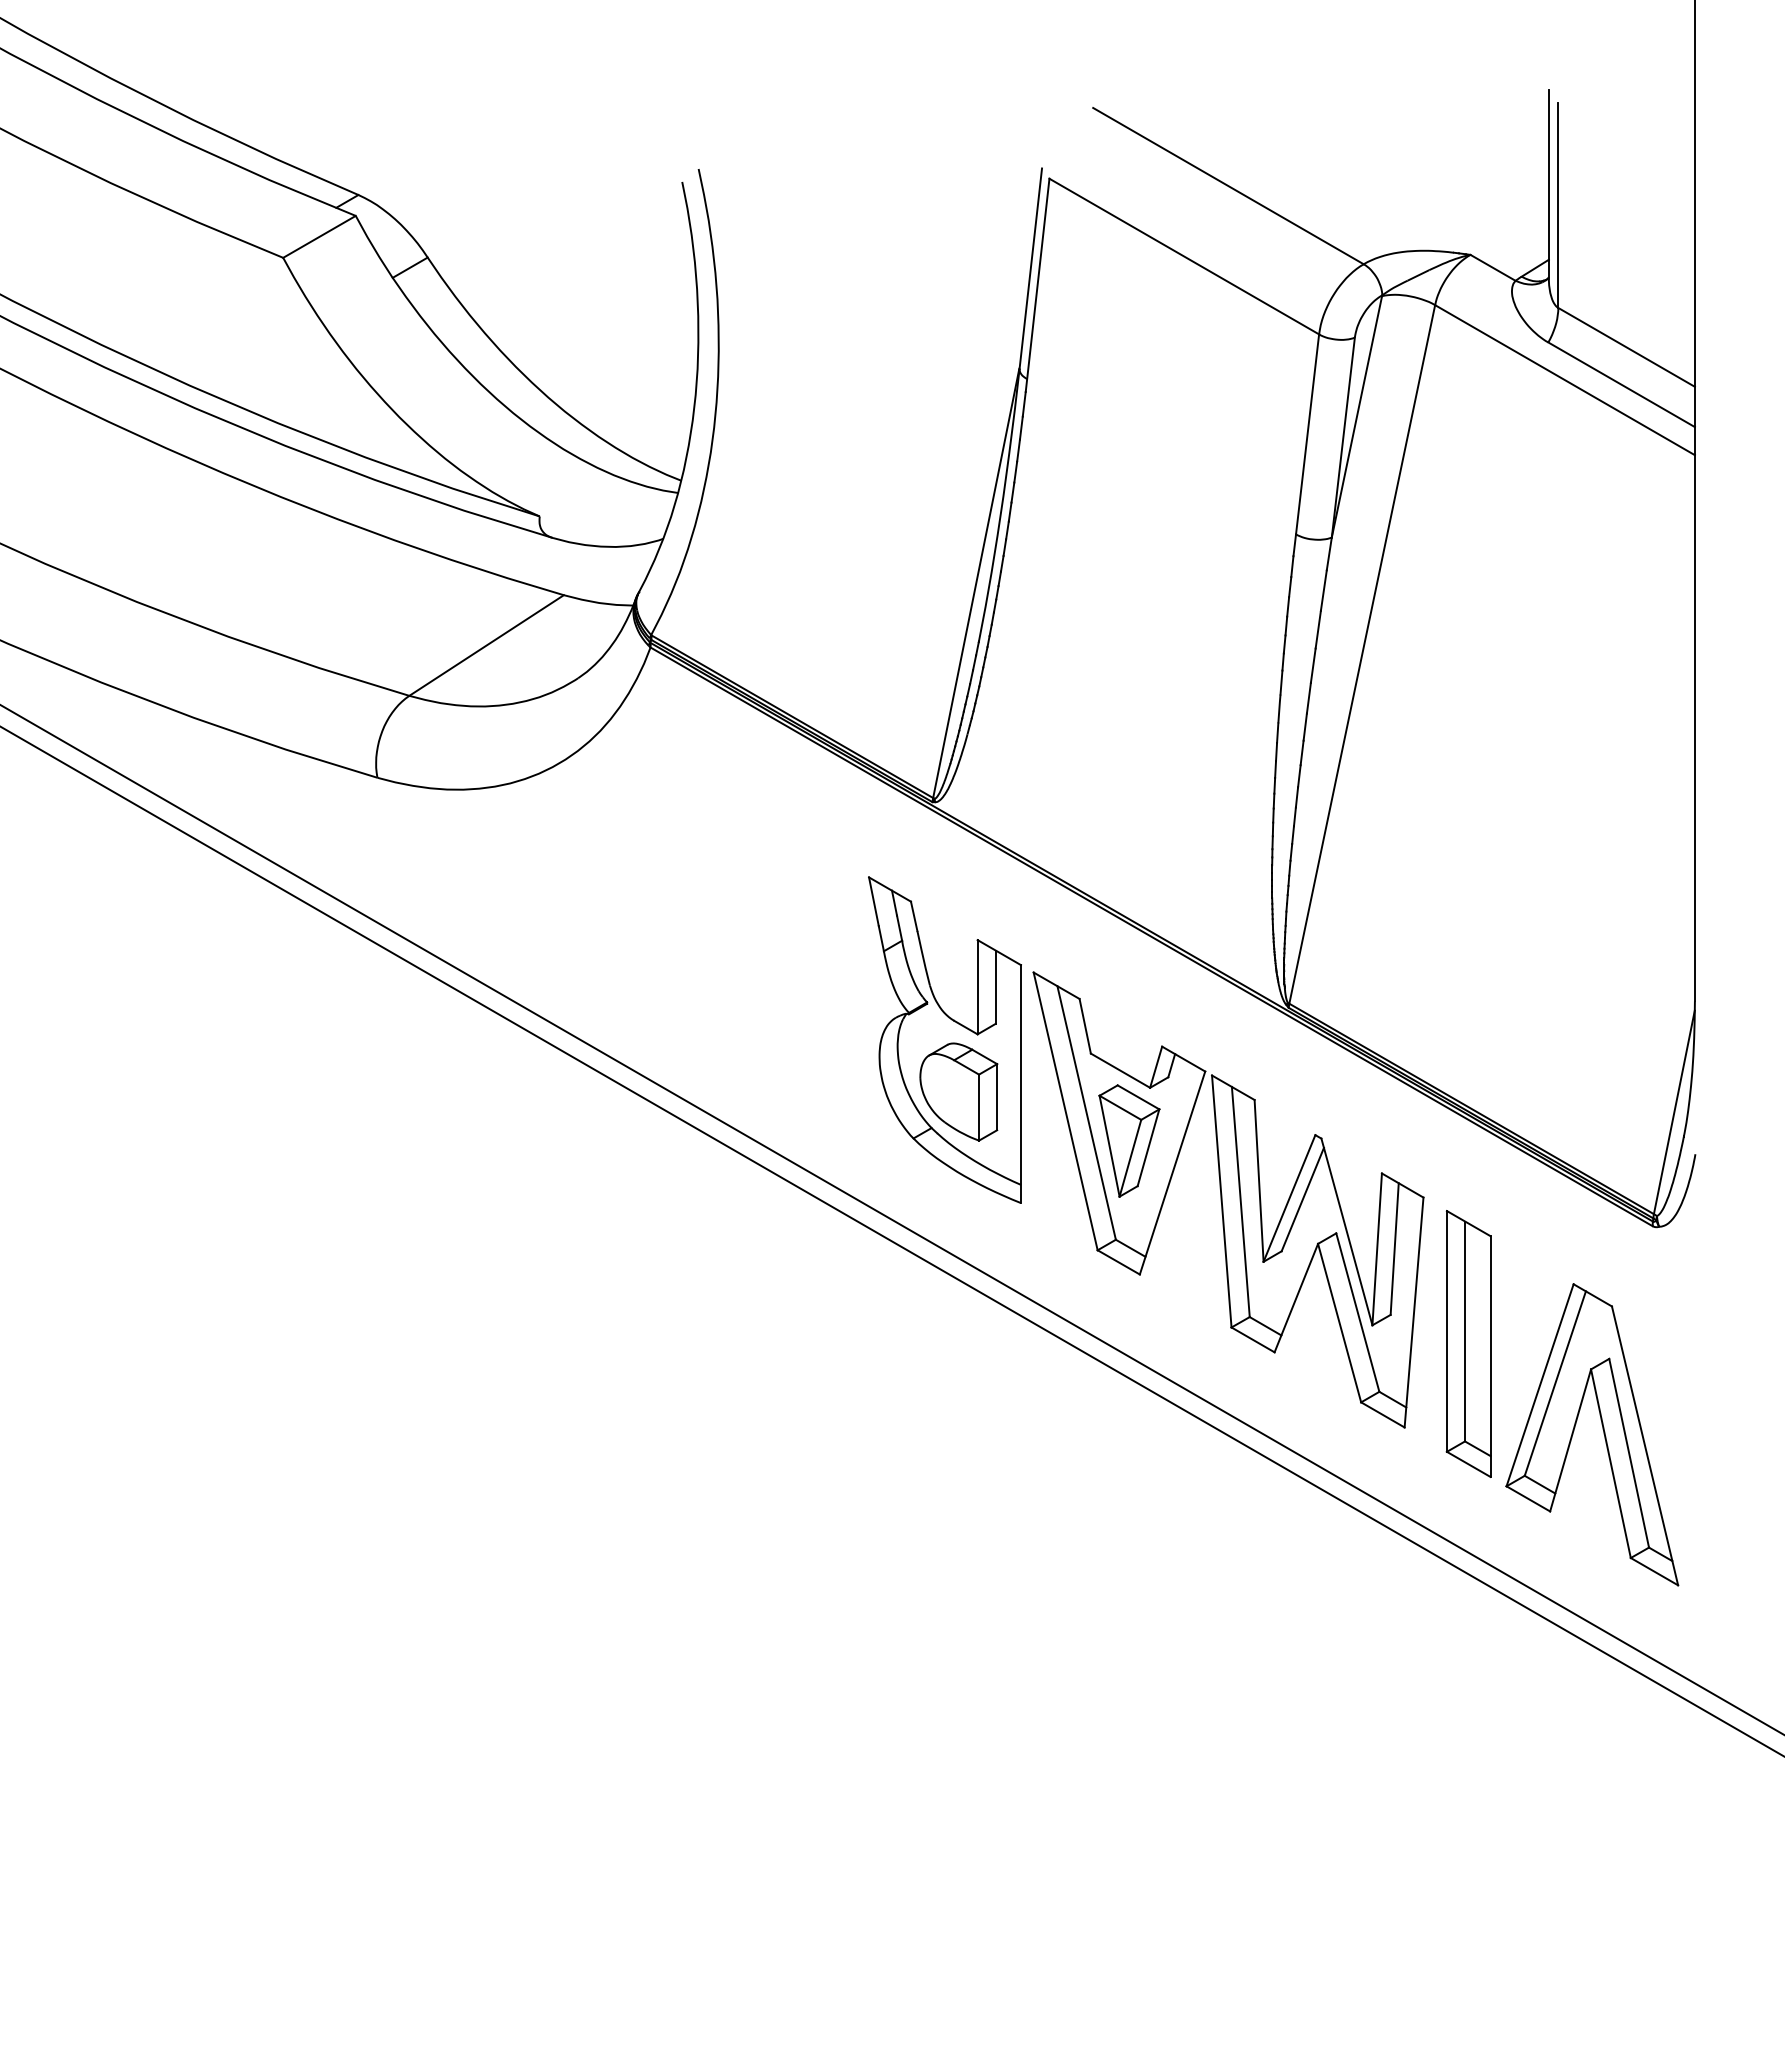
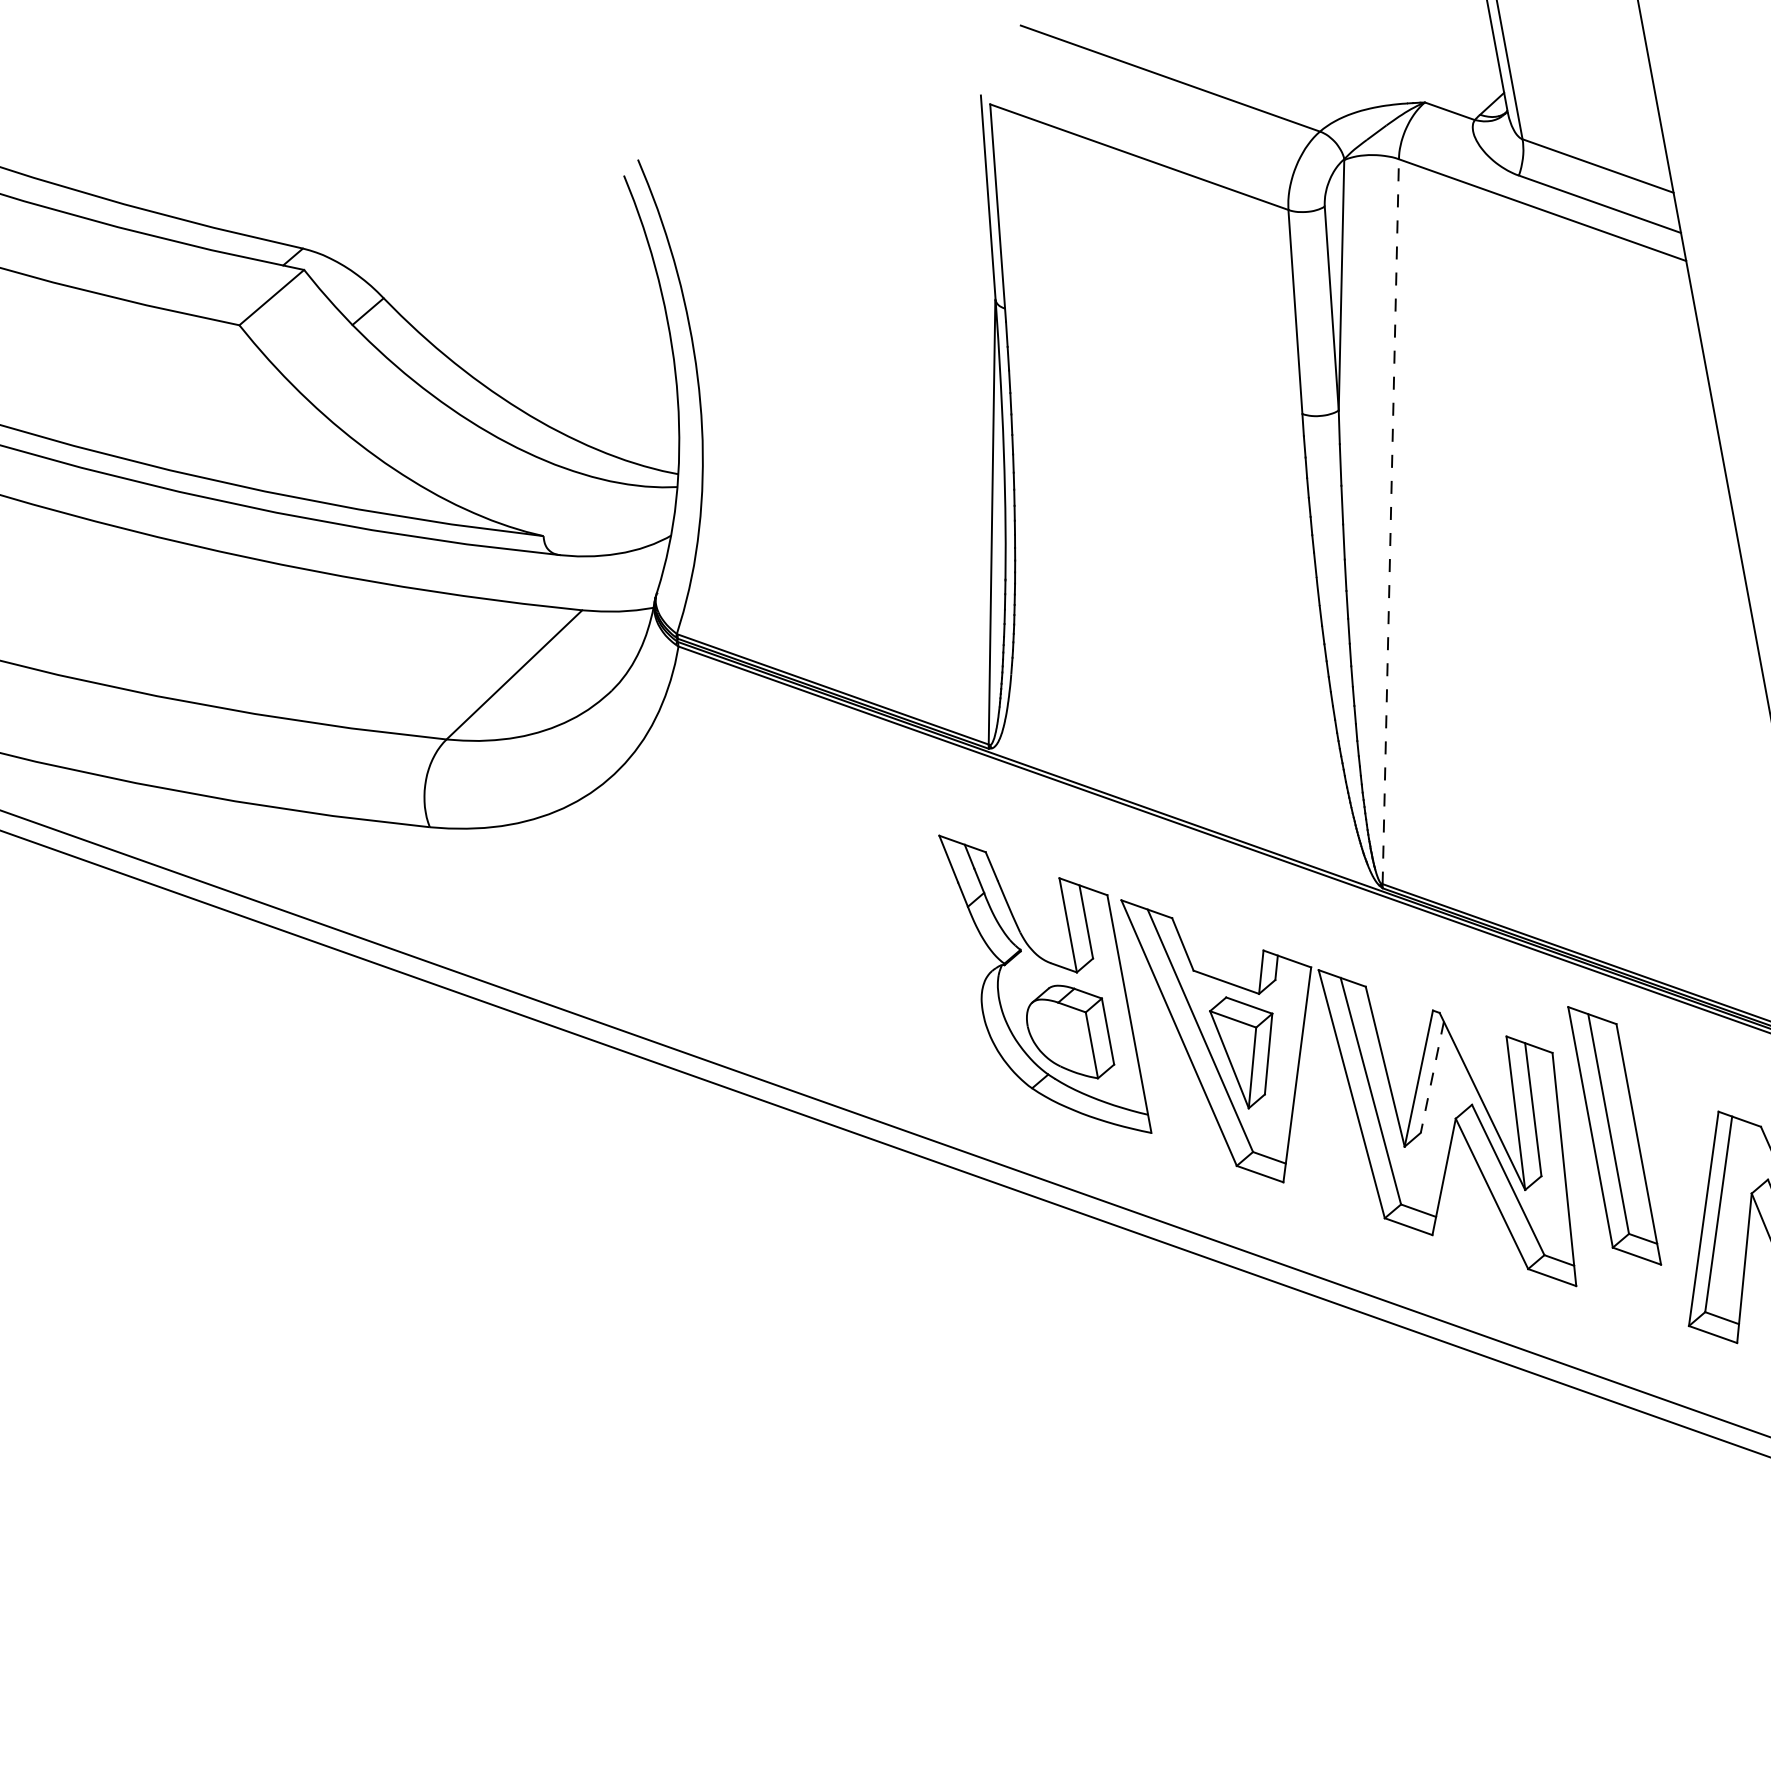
line: (1362, 654) -> (1391, 521), solid -> dashed
line: (1302, 1199) -> (1432, 1077), solid -> dashed
part: (1468, 1343) -> (1614, 1135), moved

